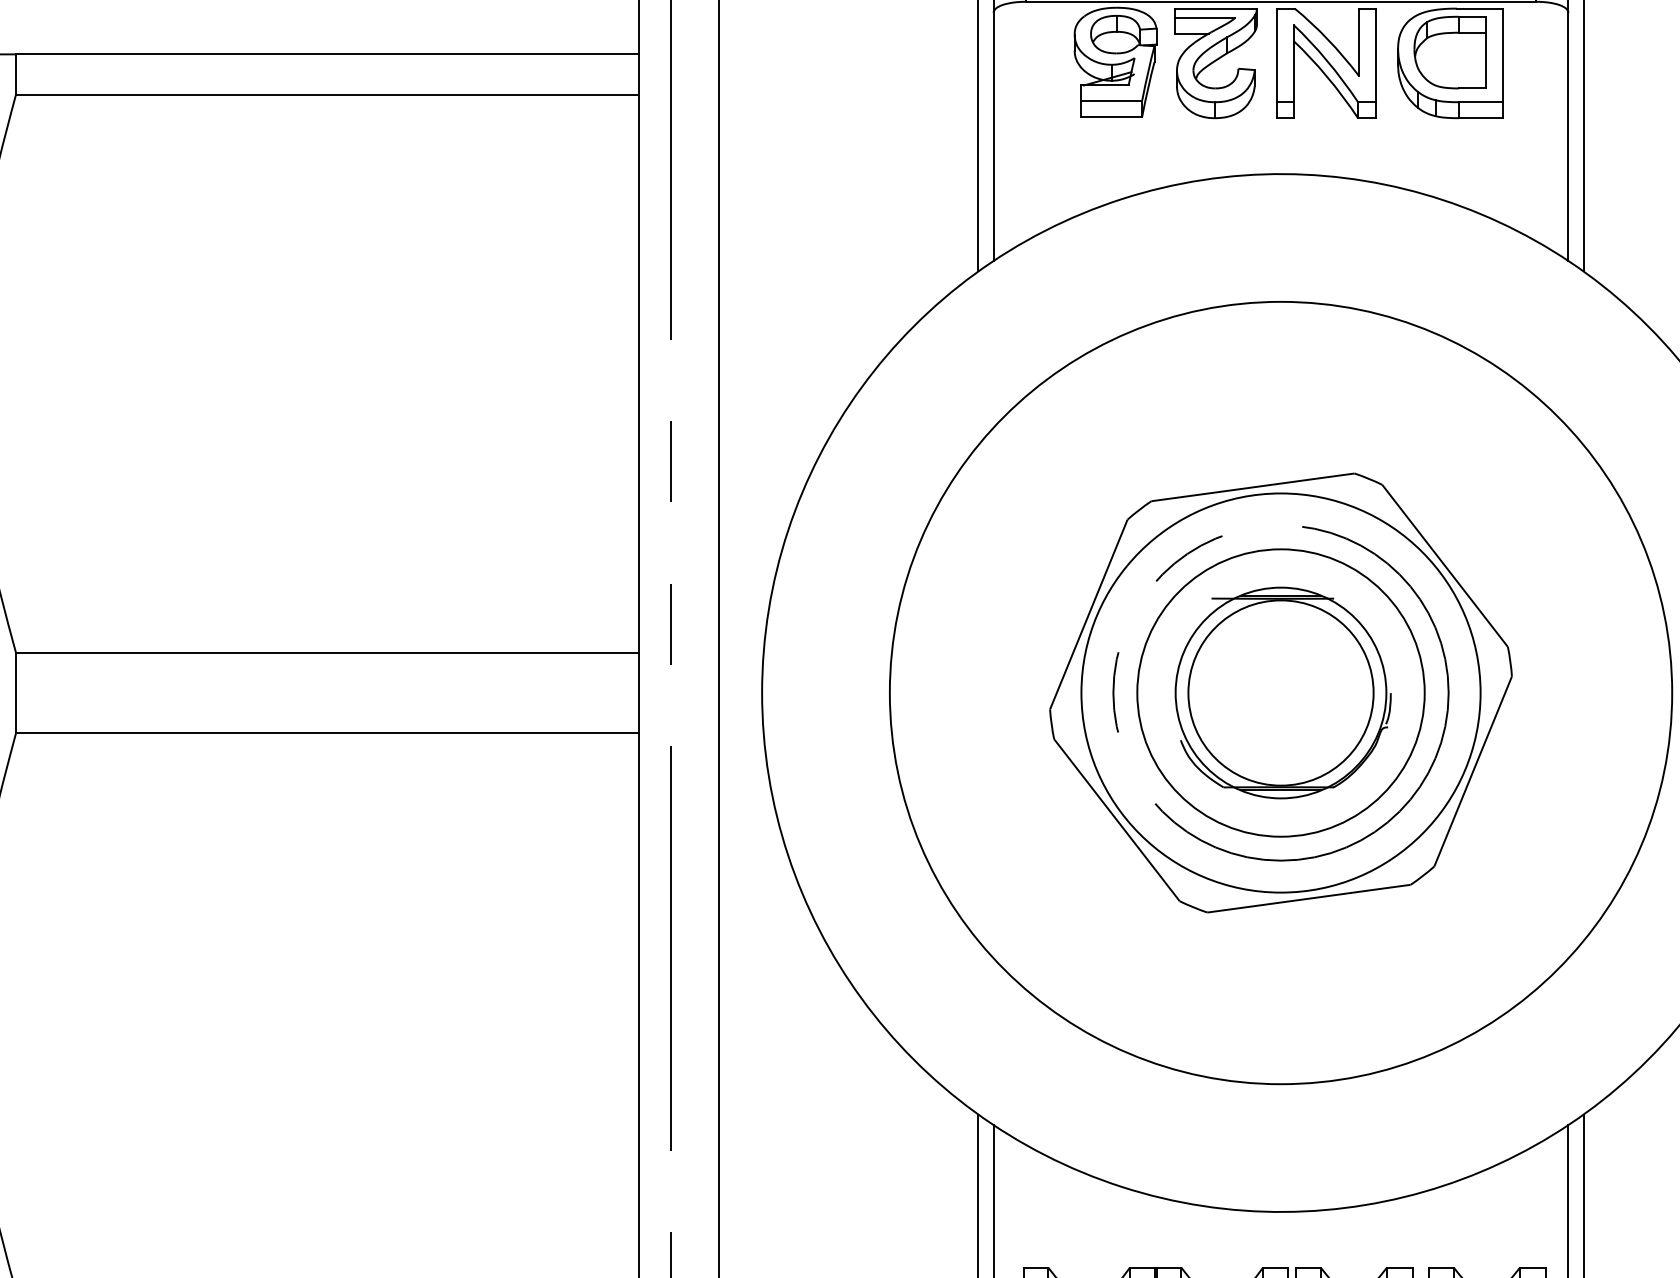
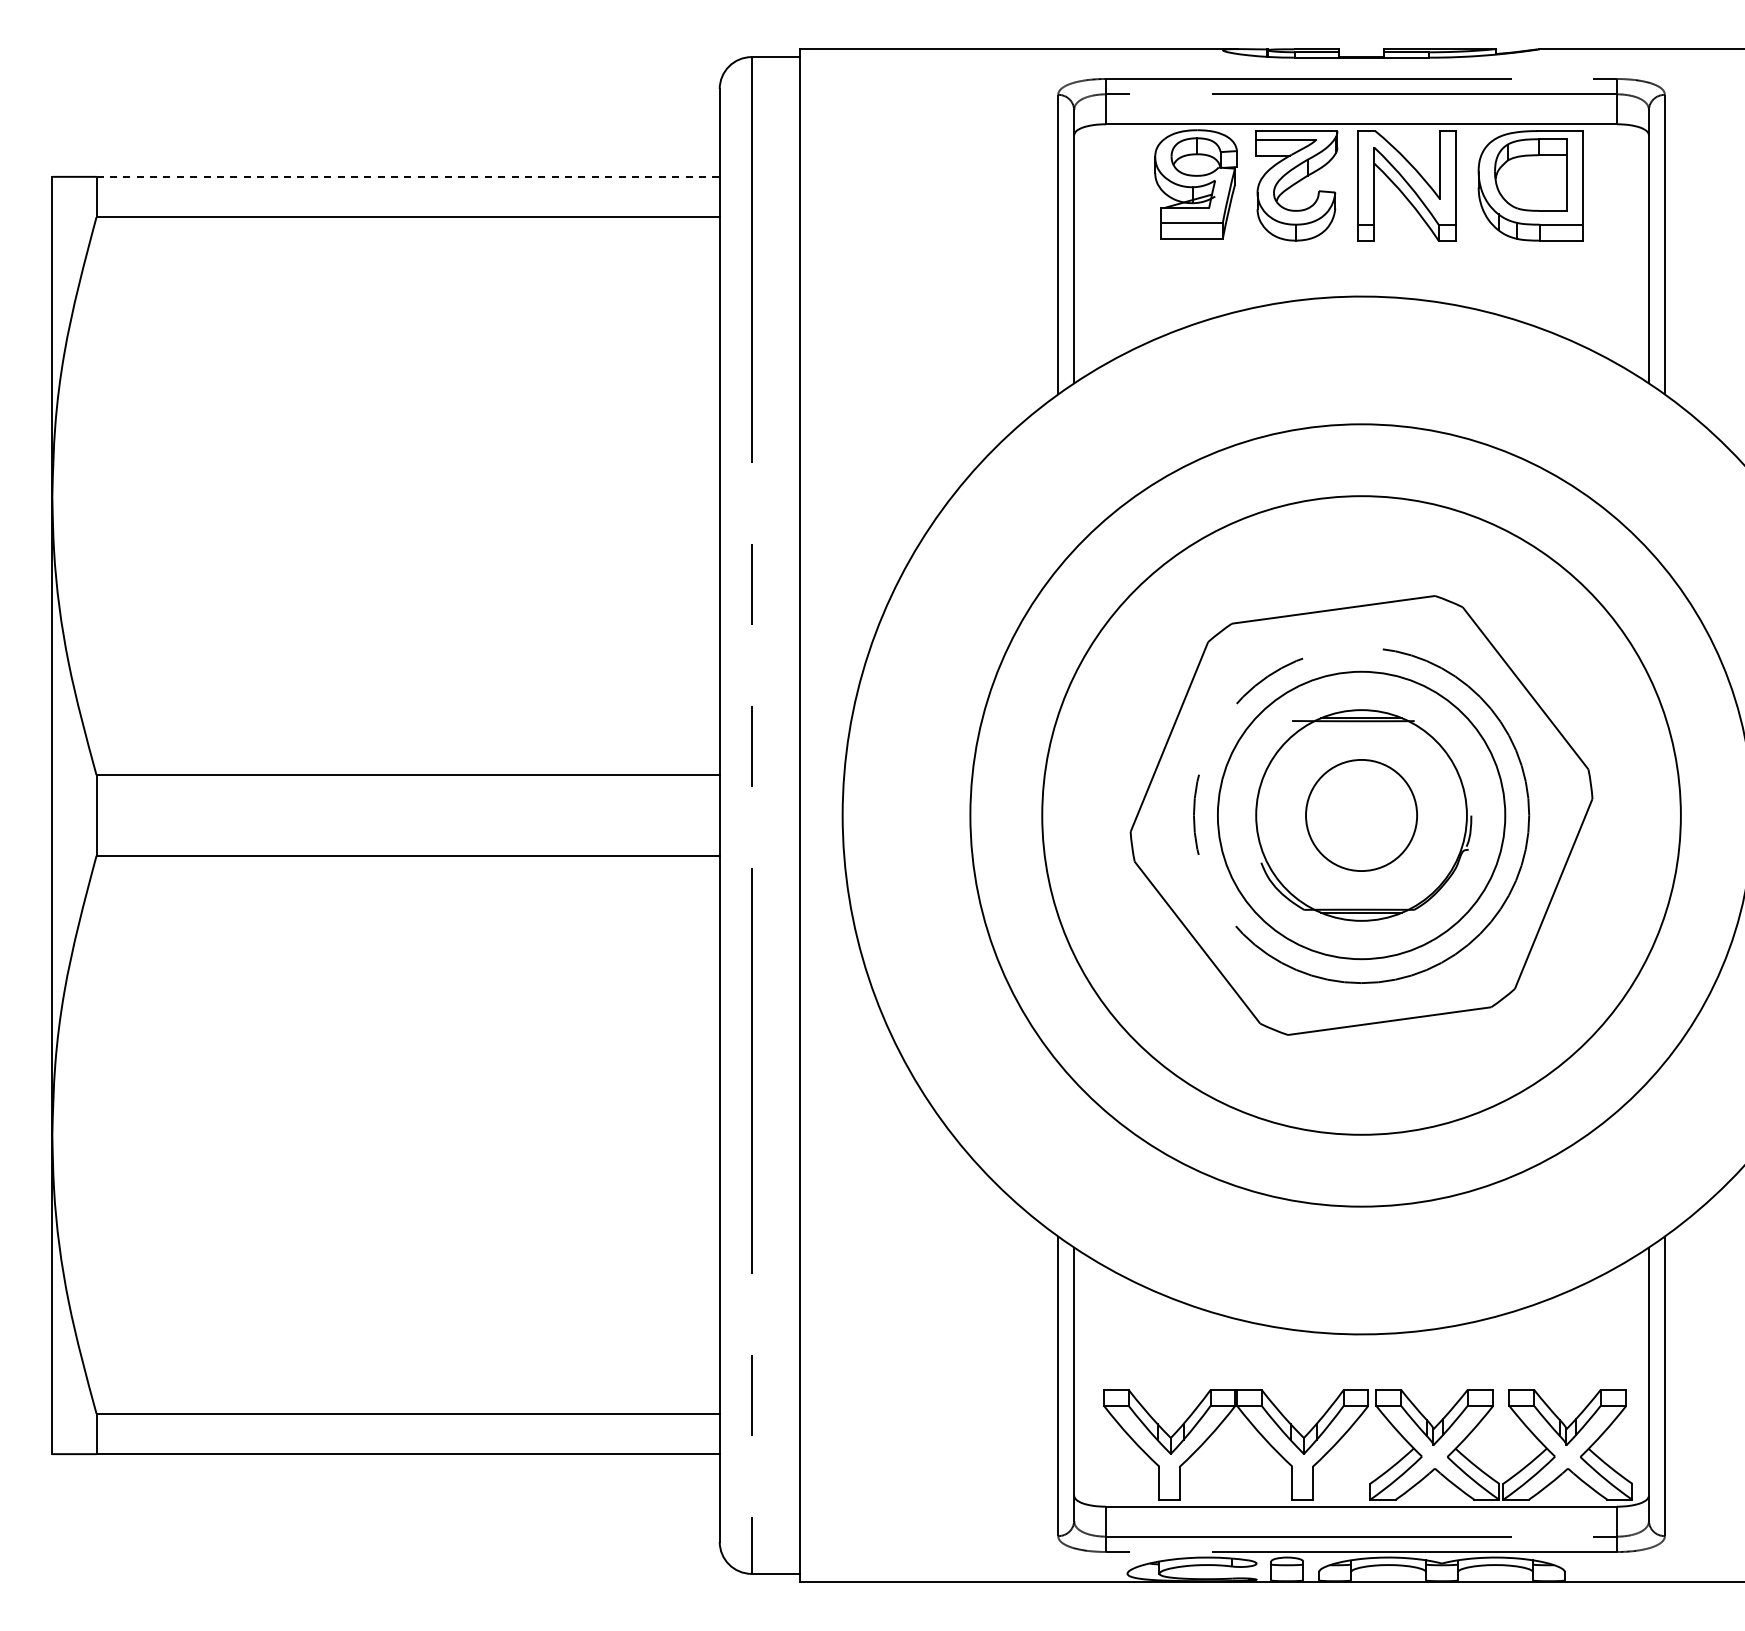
line: (327, 54) -> (408, 176), solid -> dashed
circle: (1280, 693) -> (1361, 815), size x0.6
circle: (1280, 693) -> (1361, 815), size x1.6

